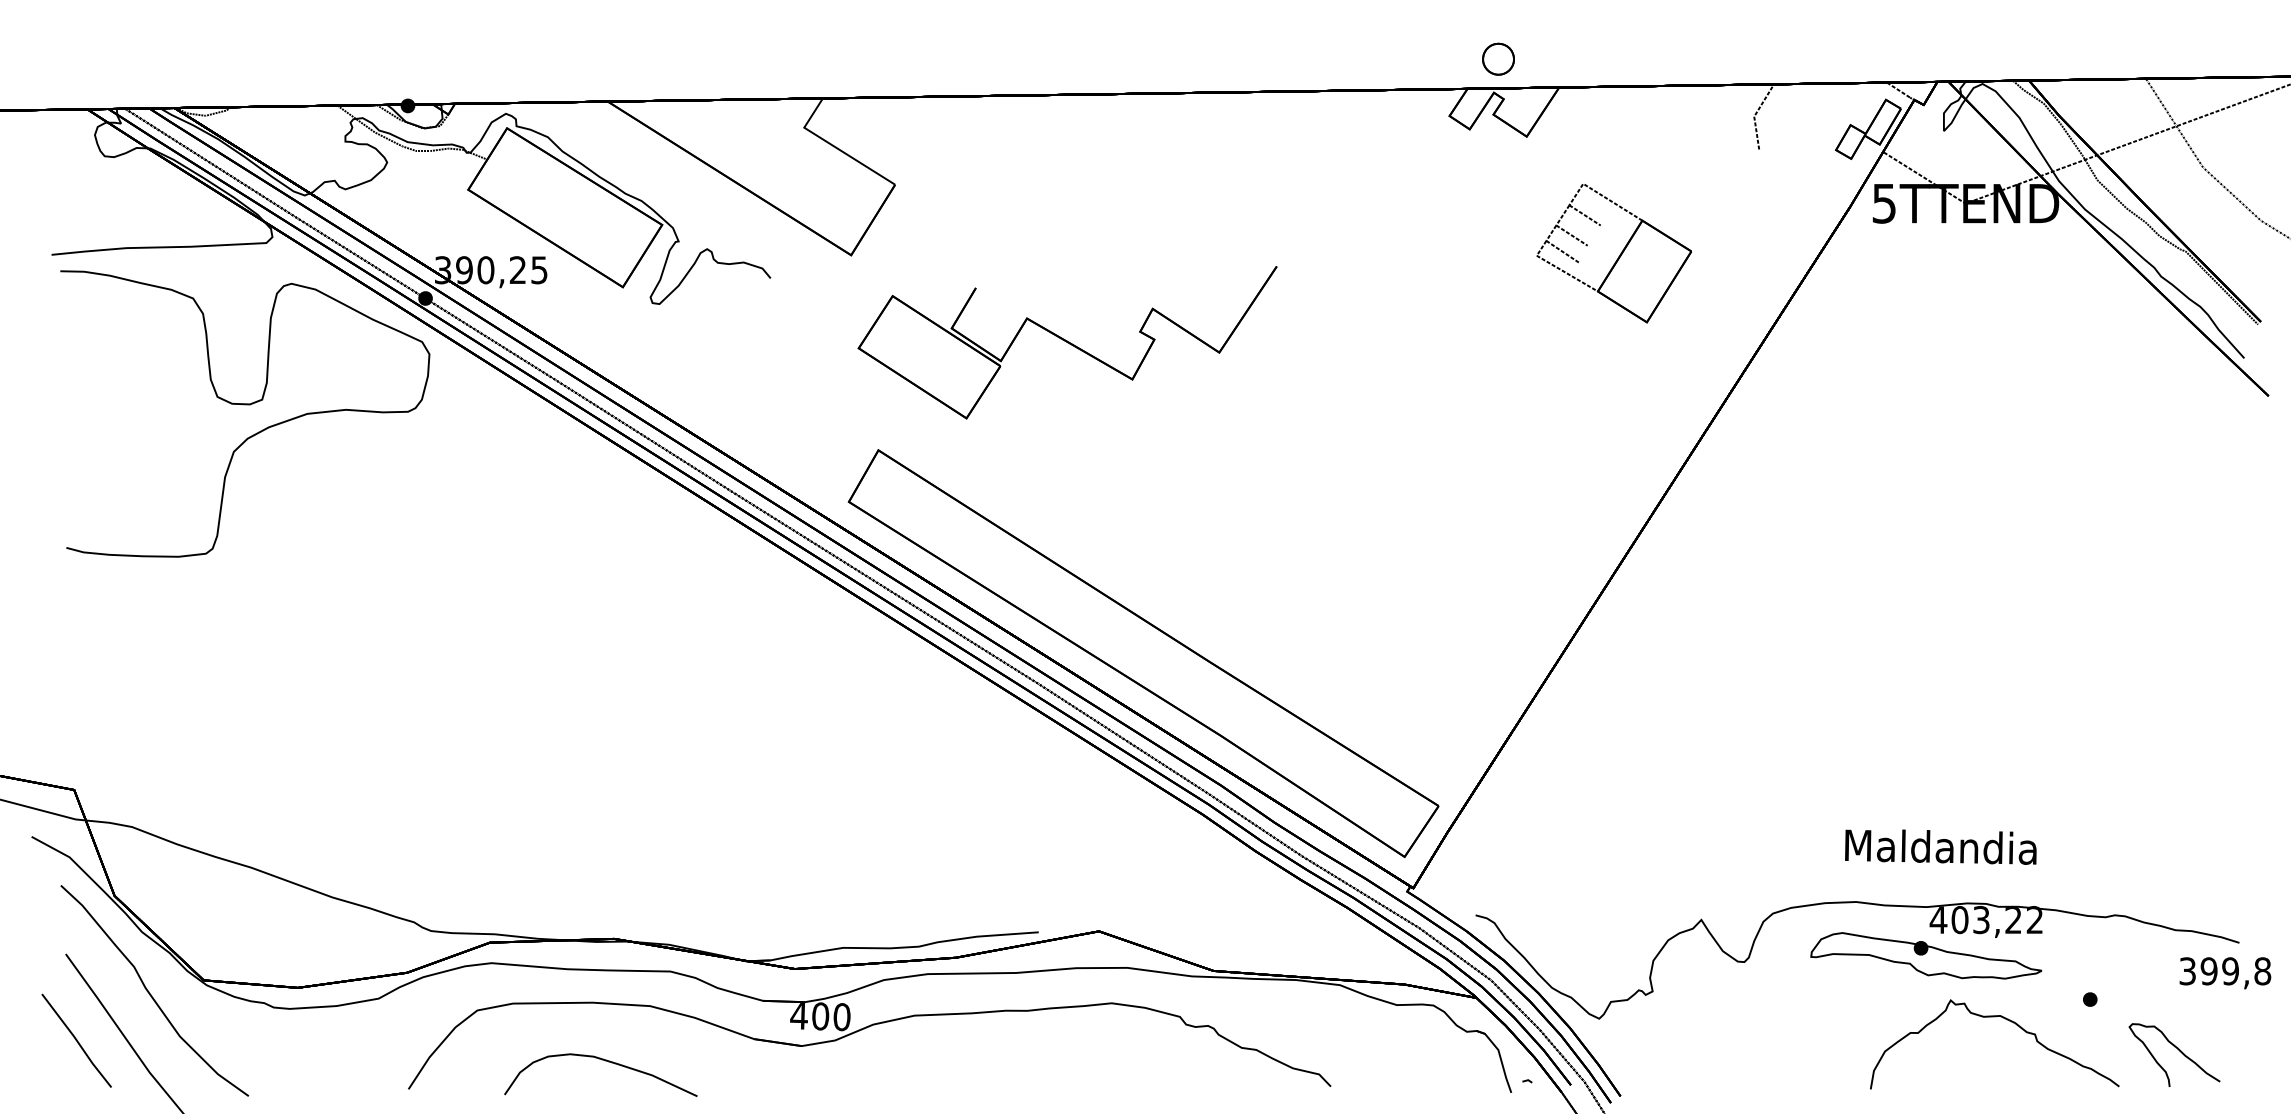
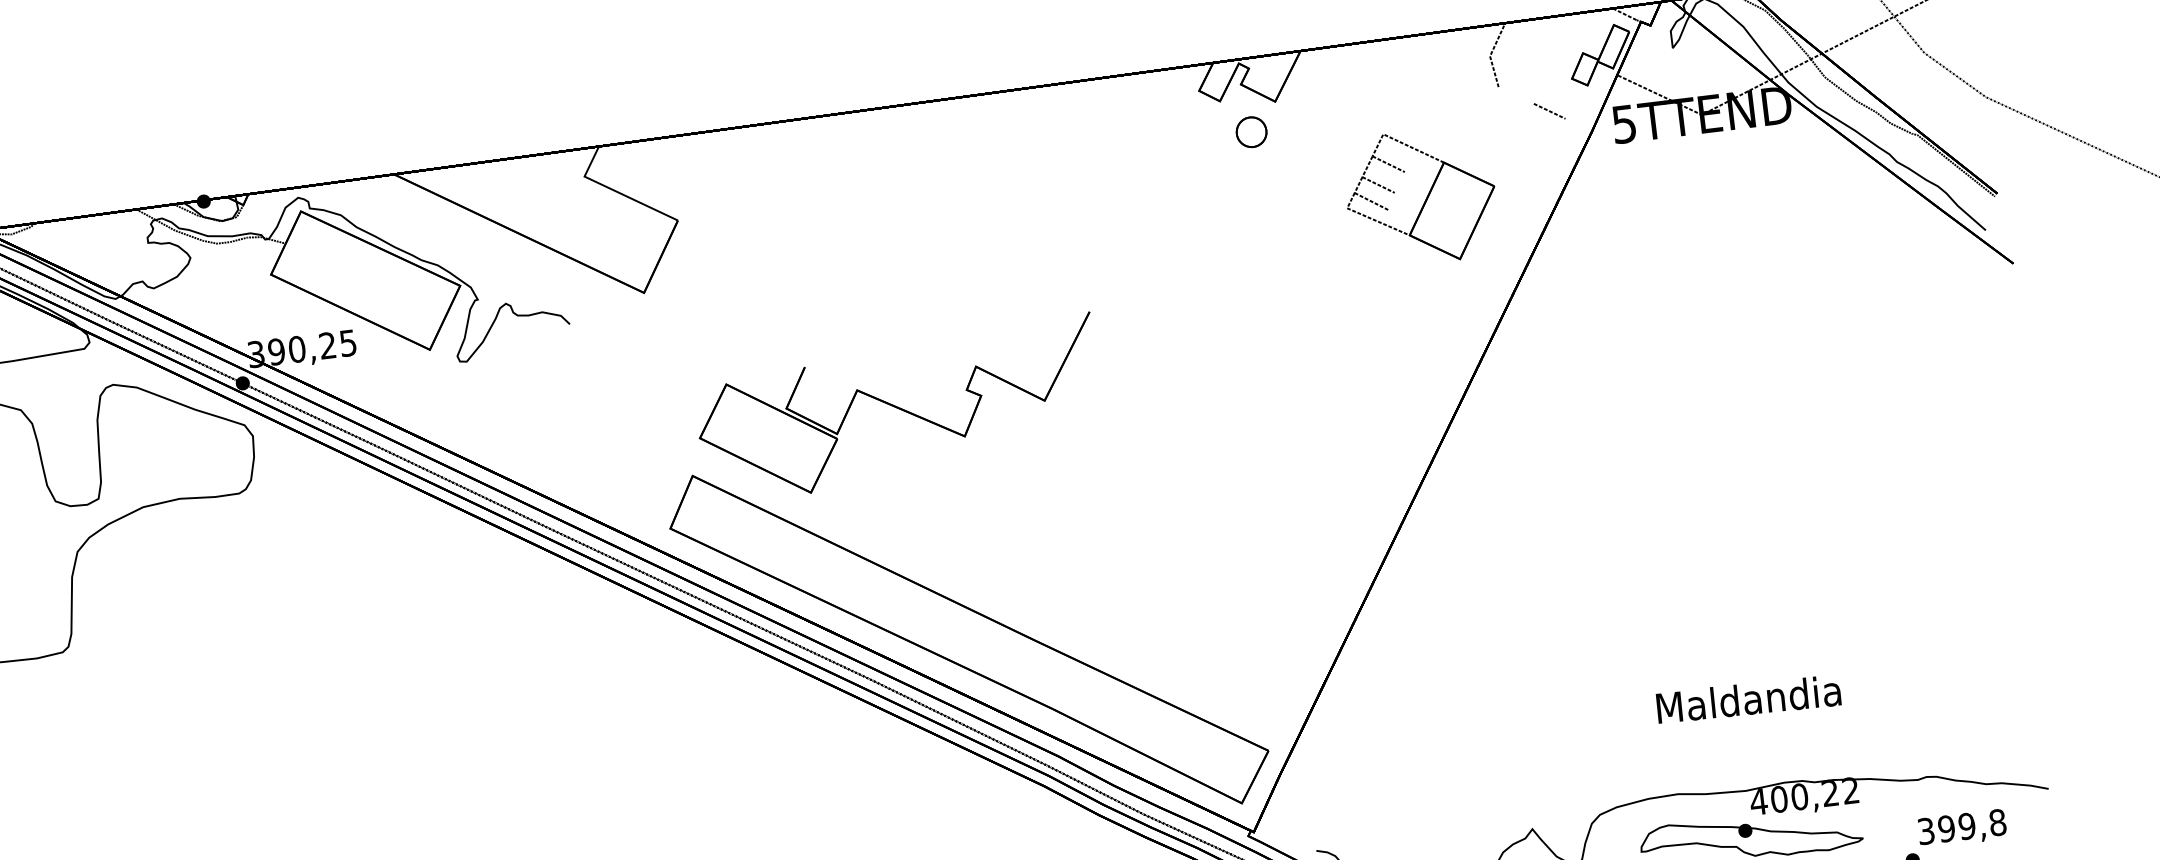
part: (1498, 58) -> (1251, 131), moved
line: (1808, 180) -> (1549, 110), added
part: (1613, 253) -> (1420, 197), moved
part: (1067, 342) -> (898, 408), moved
text: (1940, 846) -> (1748, 699), moved
text: (1981, 920) -> (1799, 797), 403,22 -> 400,22
text: (2225, 973) -> (1962, 829), moved

